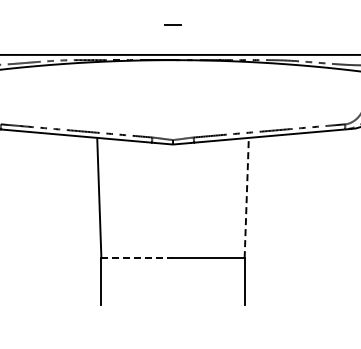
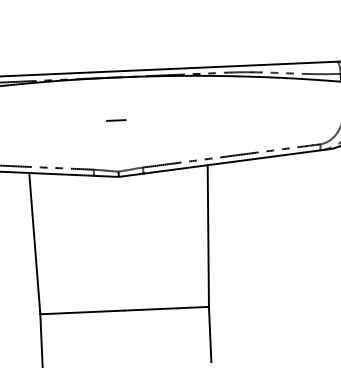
line: (172, 24) -> (115, 120), moved
line: (246, 197) -> (208, 235), dashed -> solid
line: (137, 258) -> (82, 312), dashed -> solid

